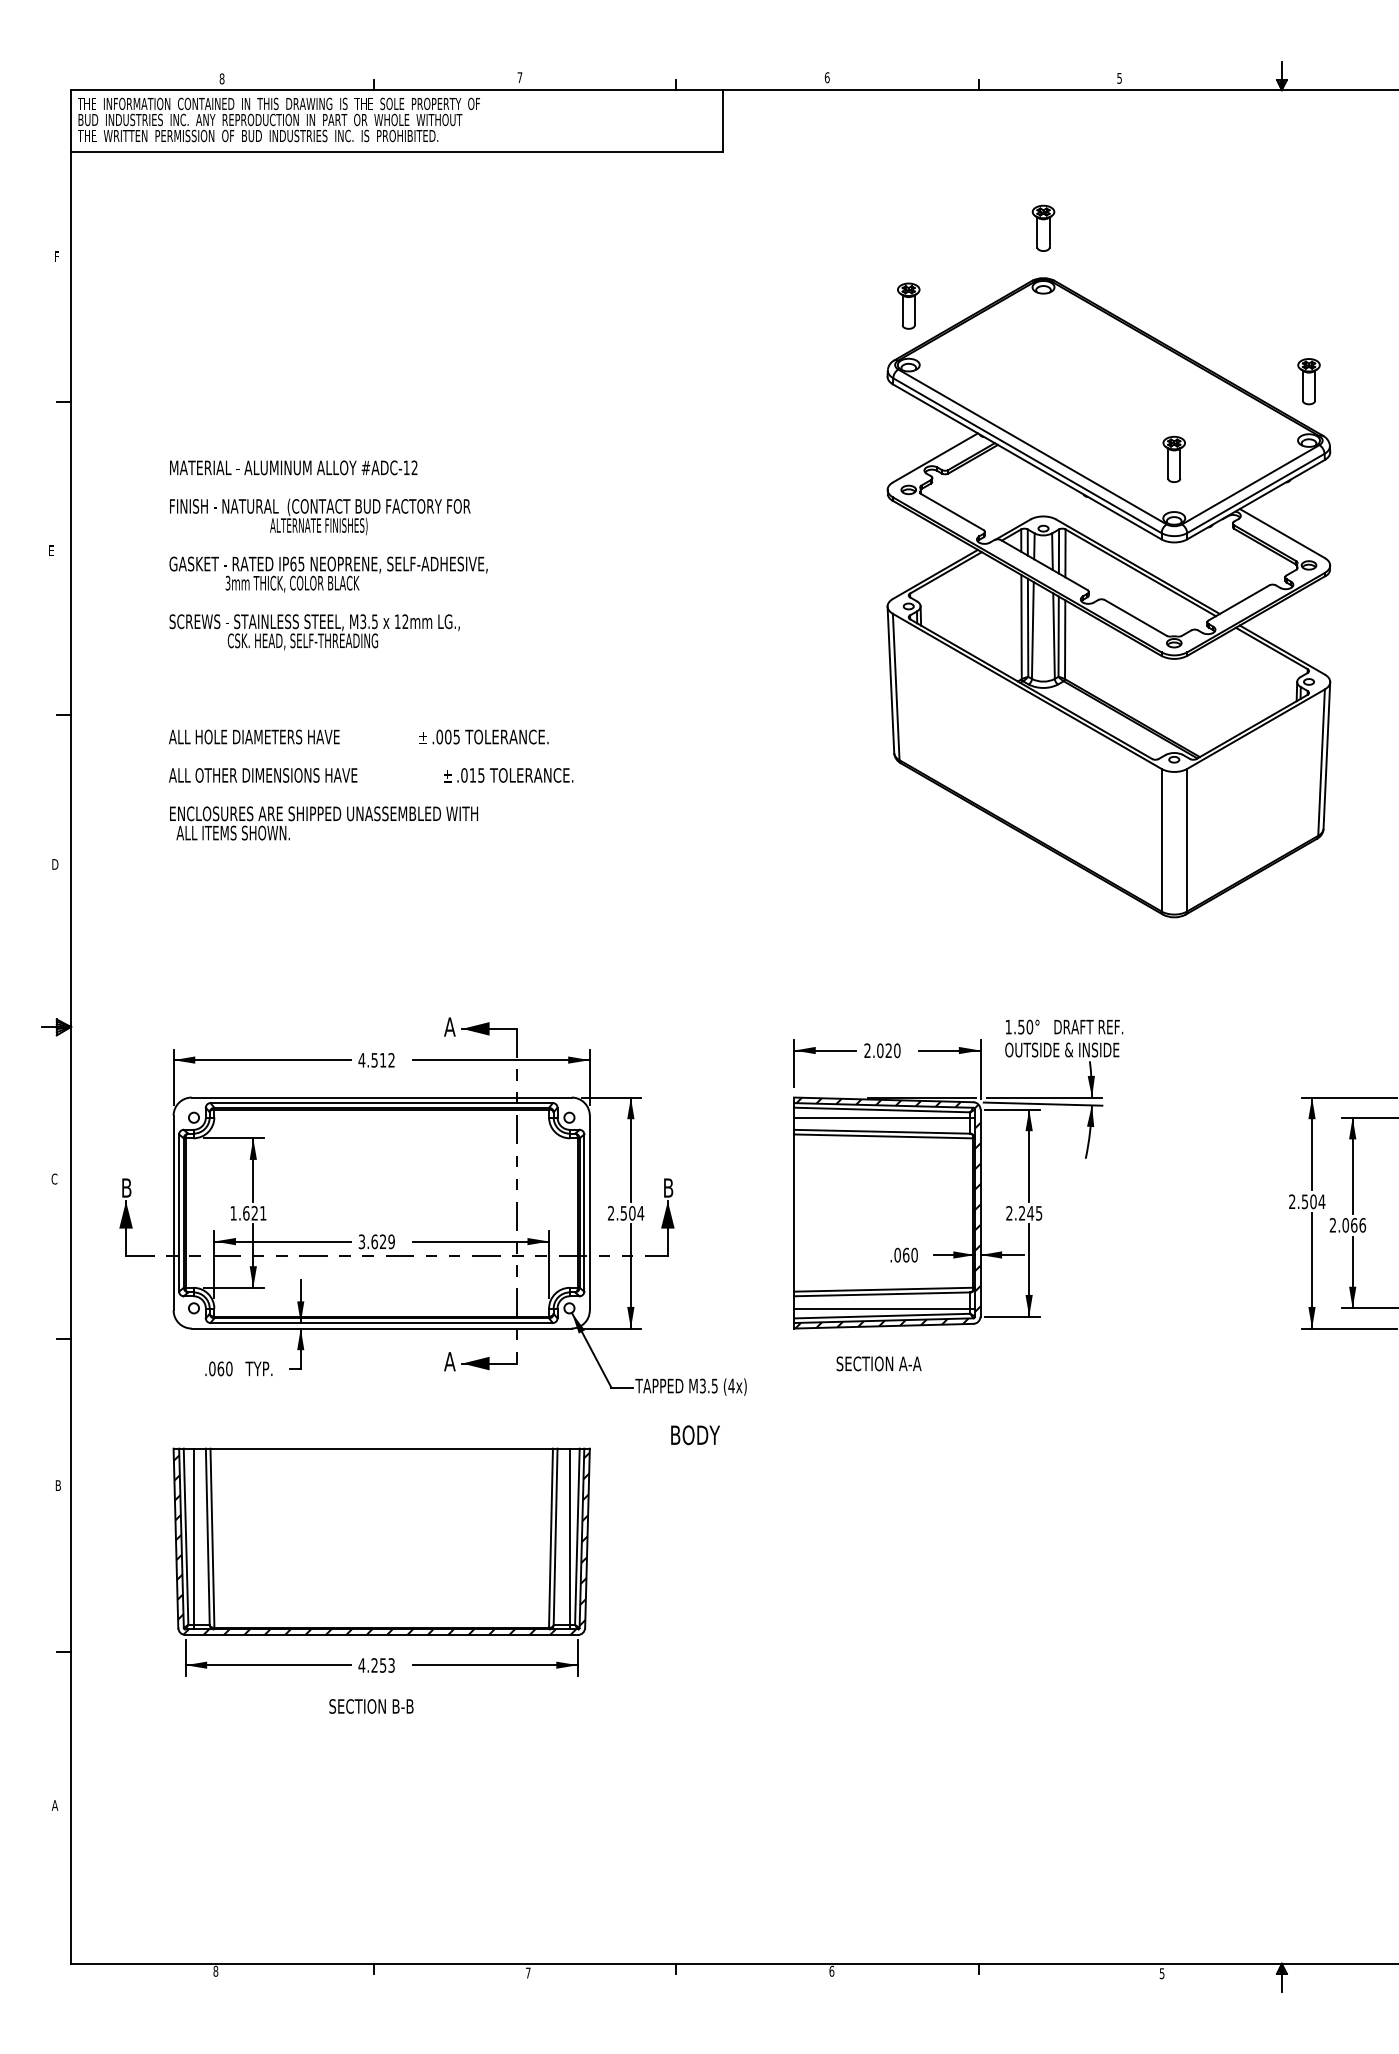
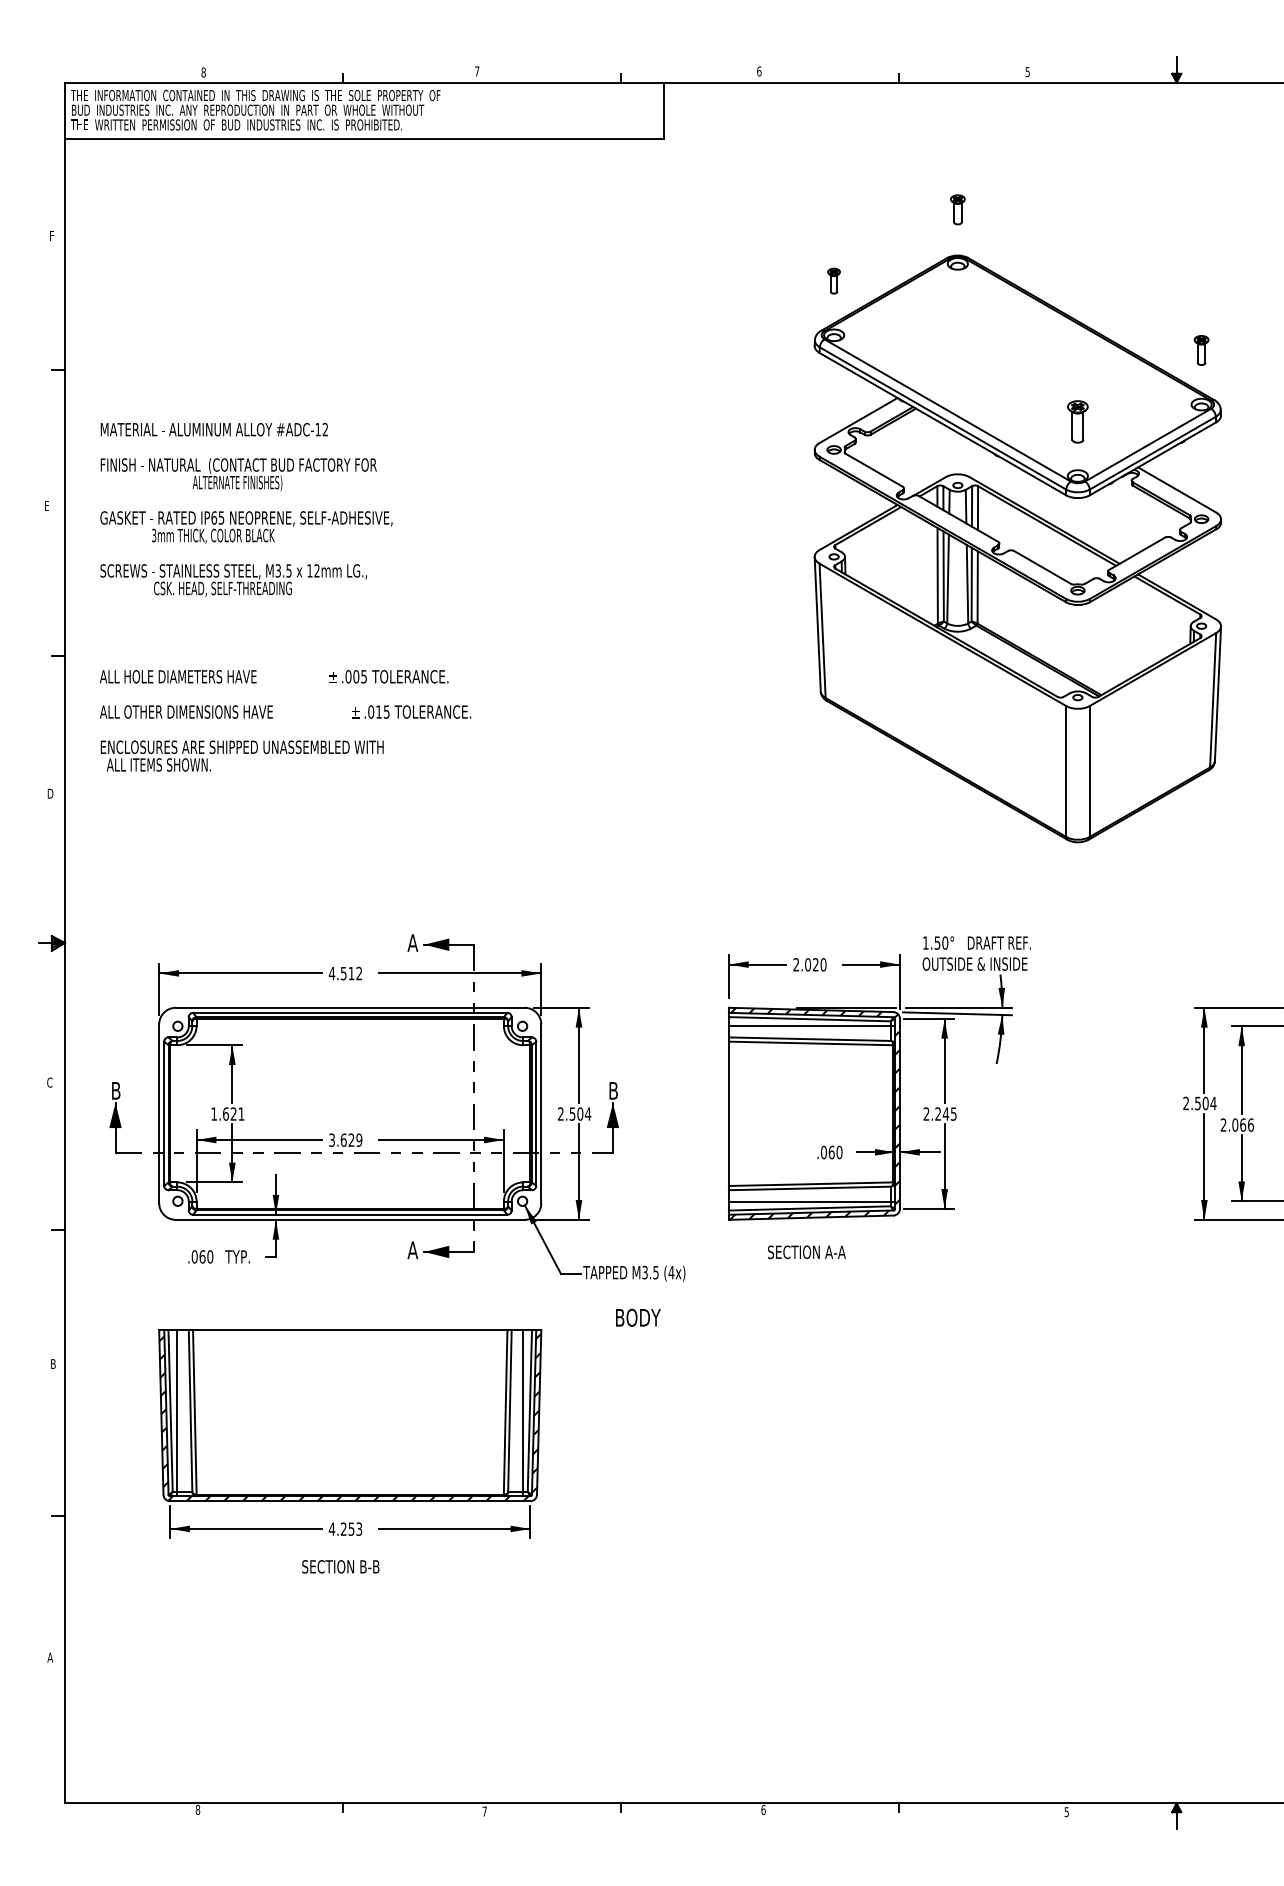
part: (1043, 228) -> (957, 209), size x0.7
part: (908, 305) -> (833, 280), size x0.6
part: (1308, 381) -> (1201, 350), size x0.7
text: (371, 649) -> (285, 596), moved

